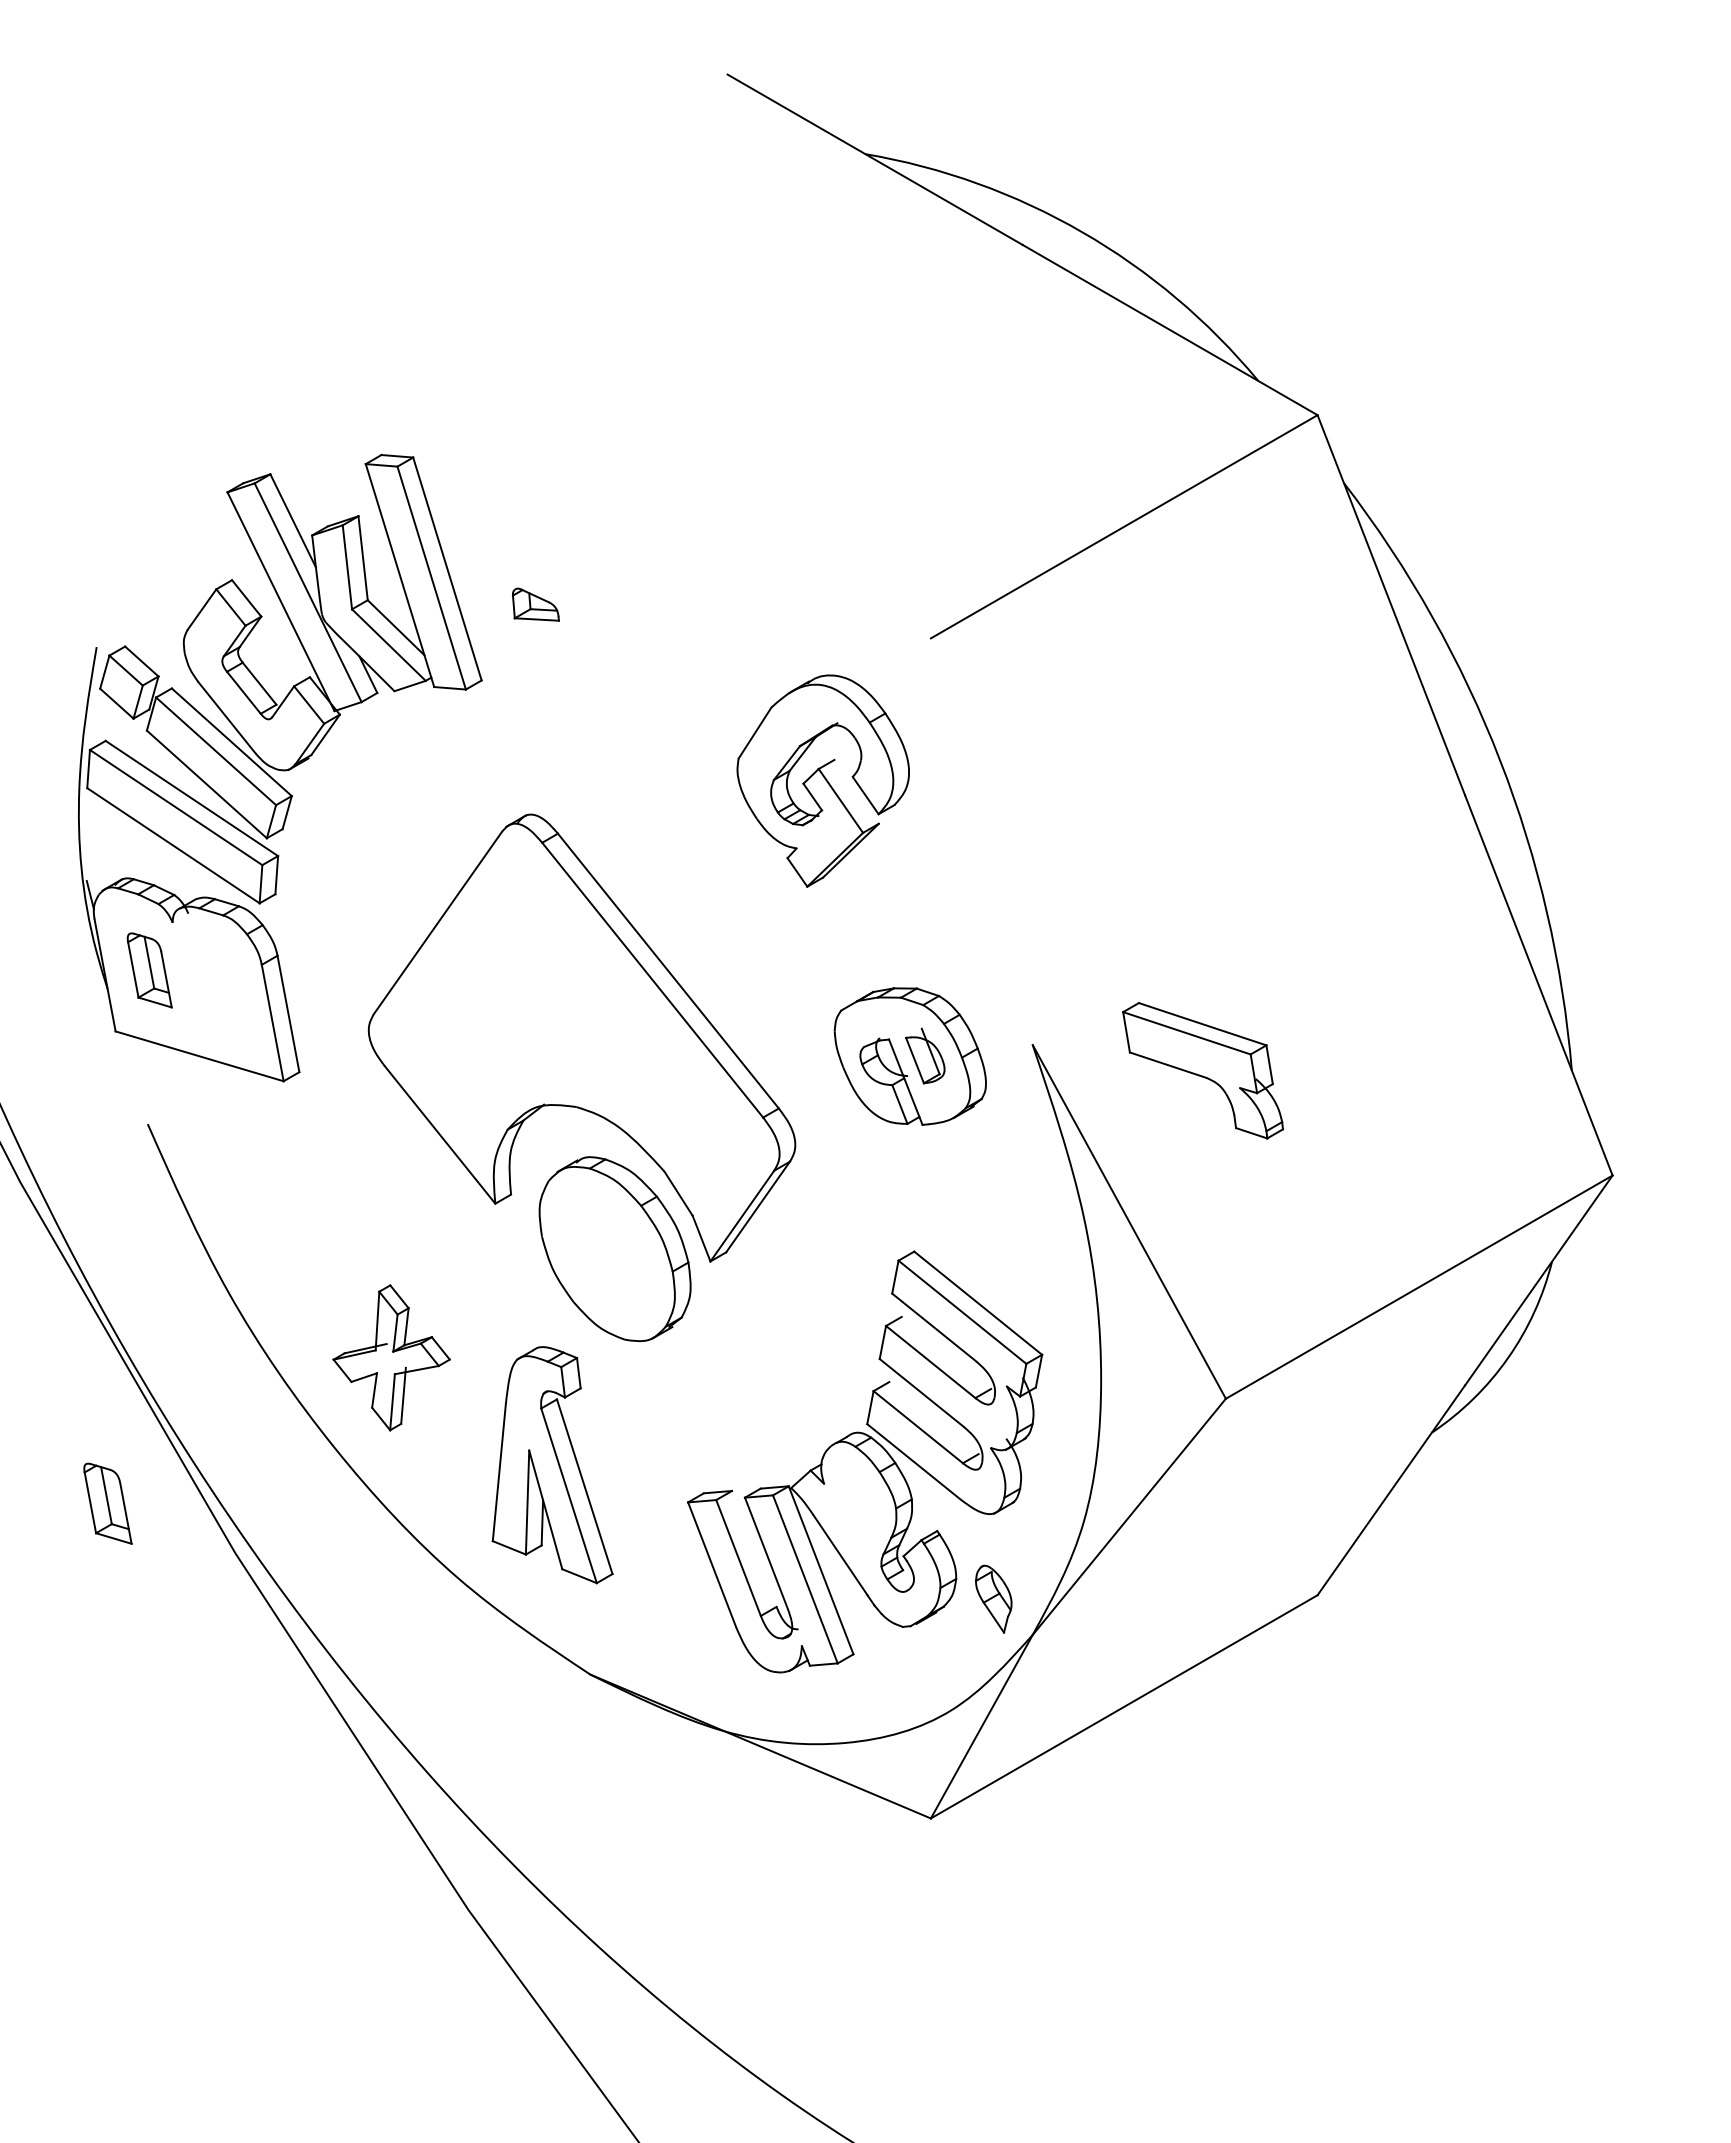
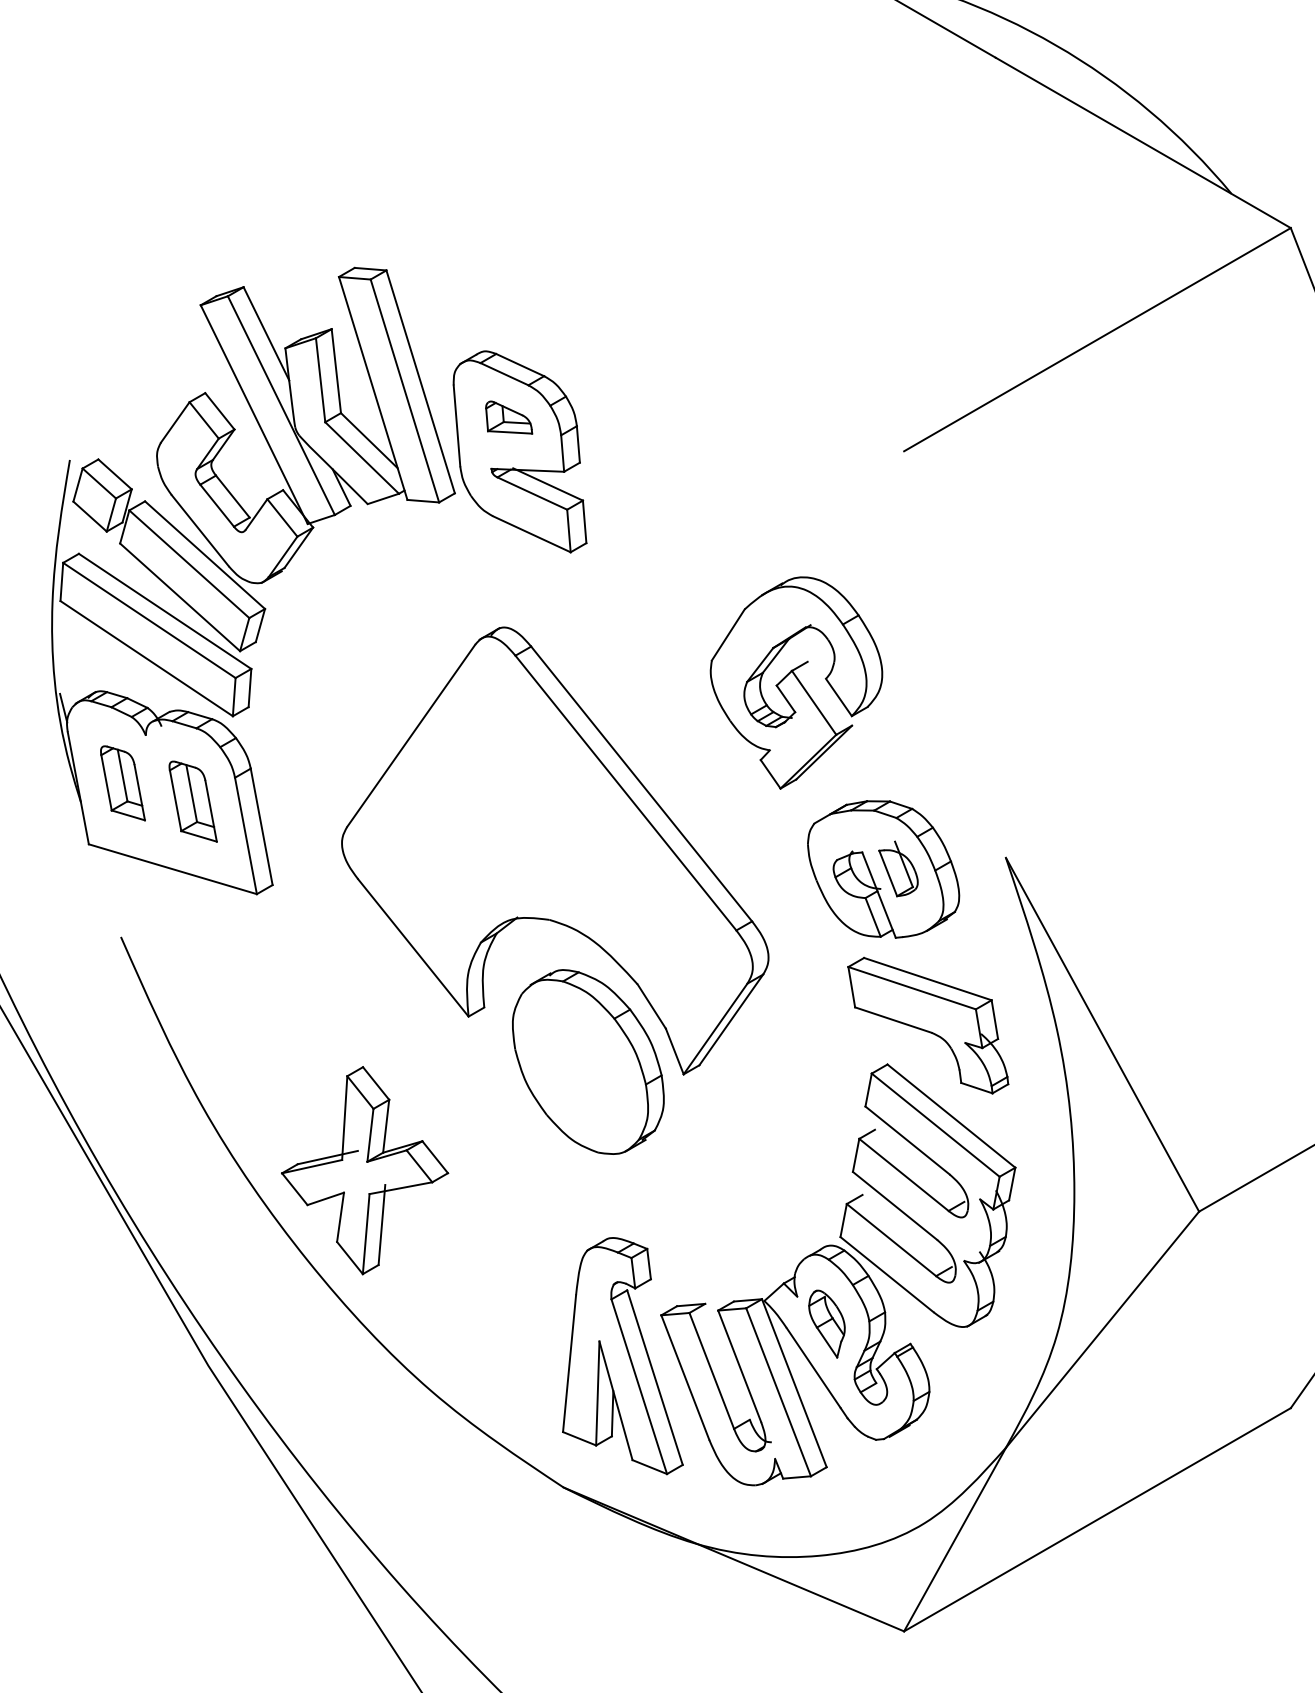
part: (546, 638) -> (519, 451), added
part: (822, 780) -> (795, 682), moved
part: (1203, 1070) -> (928, 1025), moved
part: (391, 1357) -> (364, 1170), size x1.43
part: (552, 1465) -> (622, 1356), moved
part: (107, 1503) -> (192, 801), moved
part: (993, 1598) -> (826, 1323), moved

